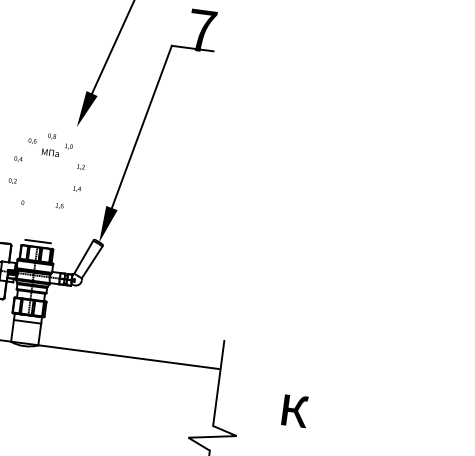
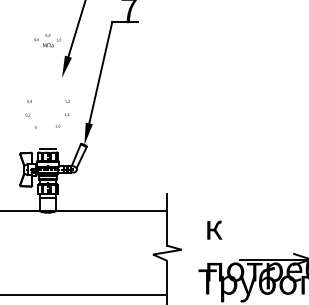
text: (50, 144) -> (47, 40), moved

